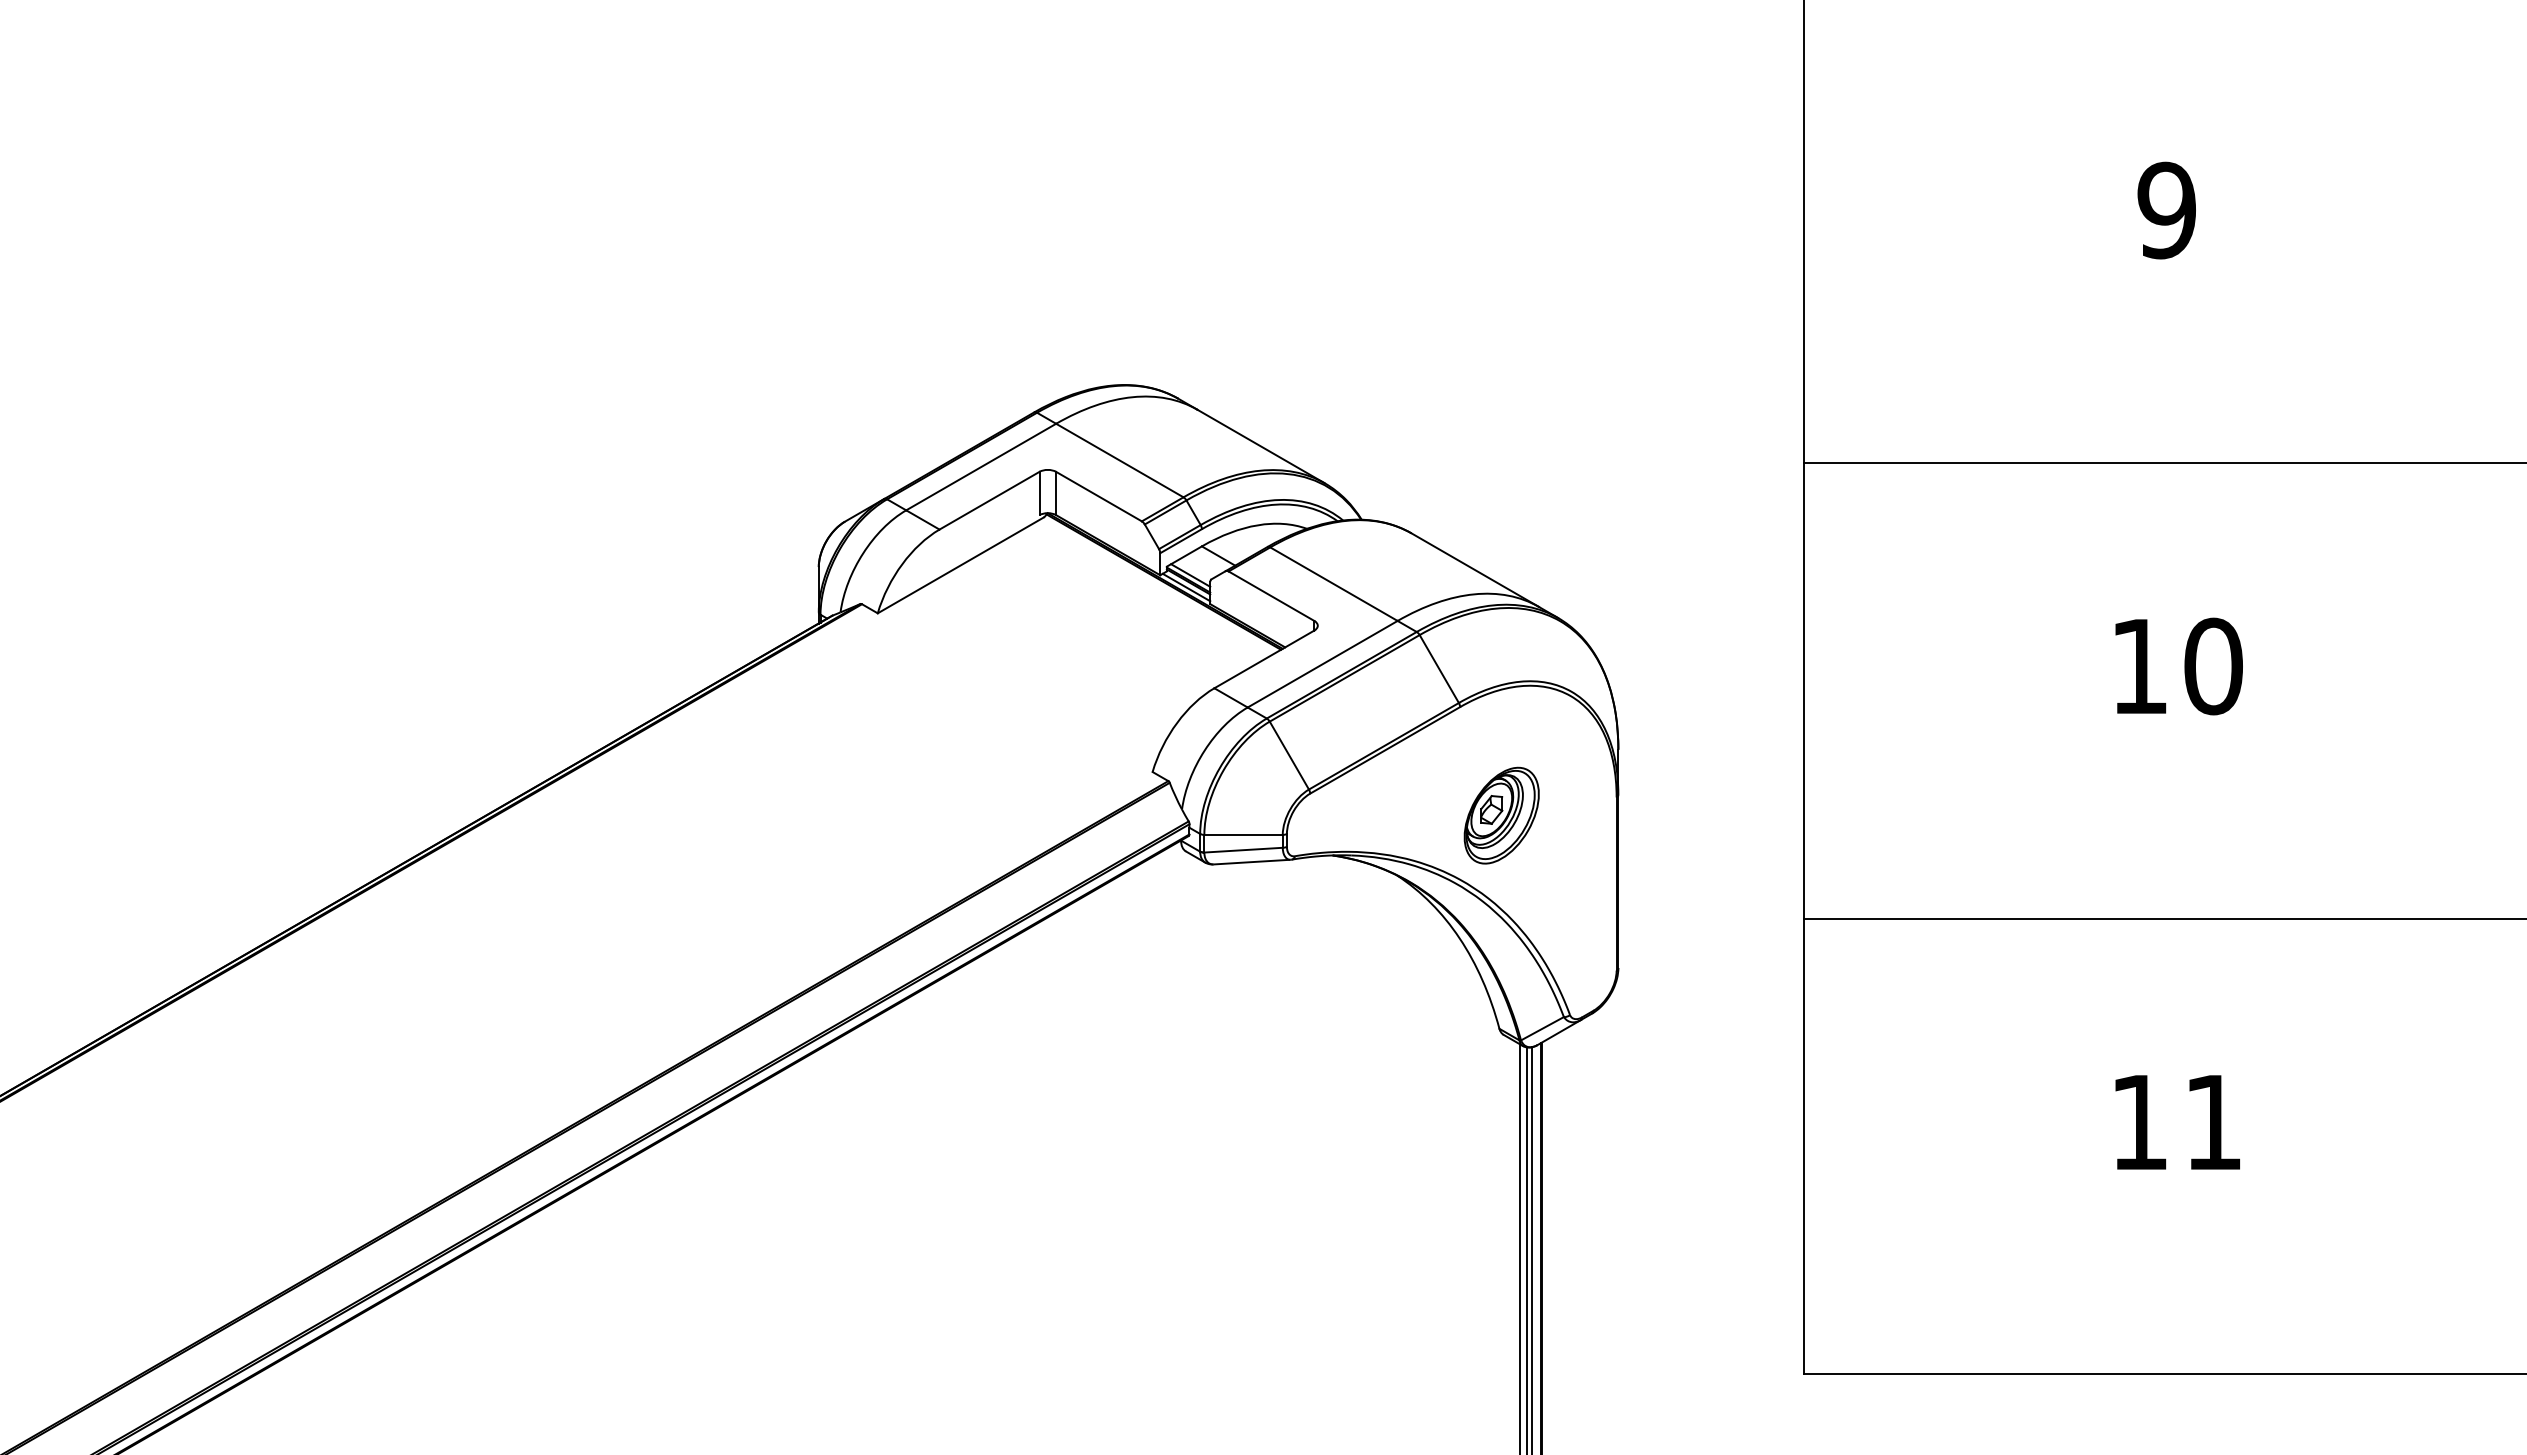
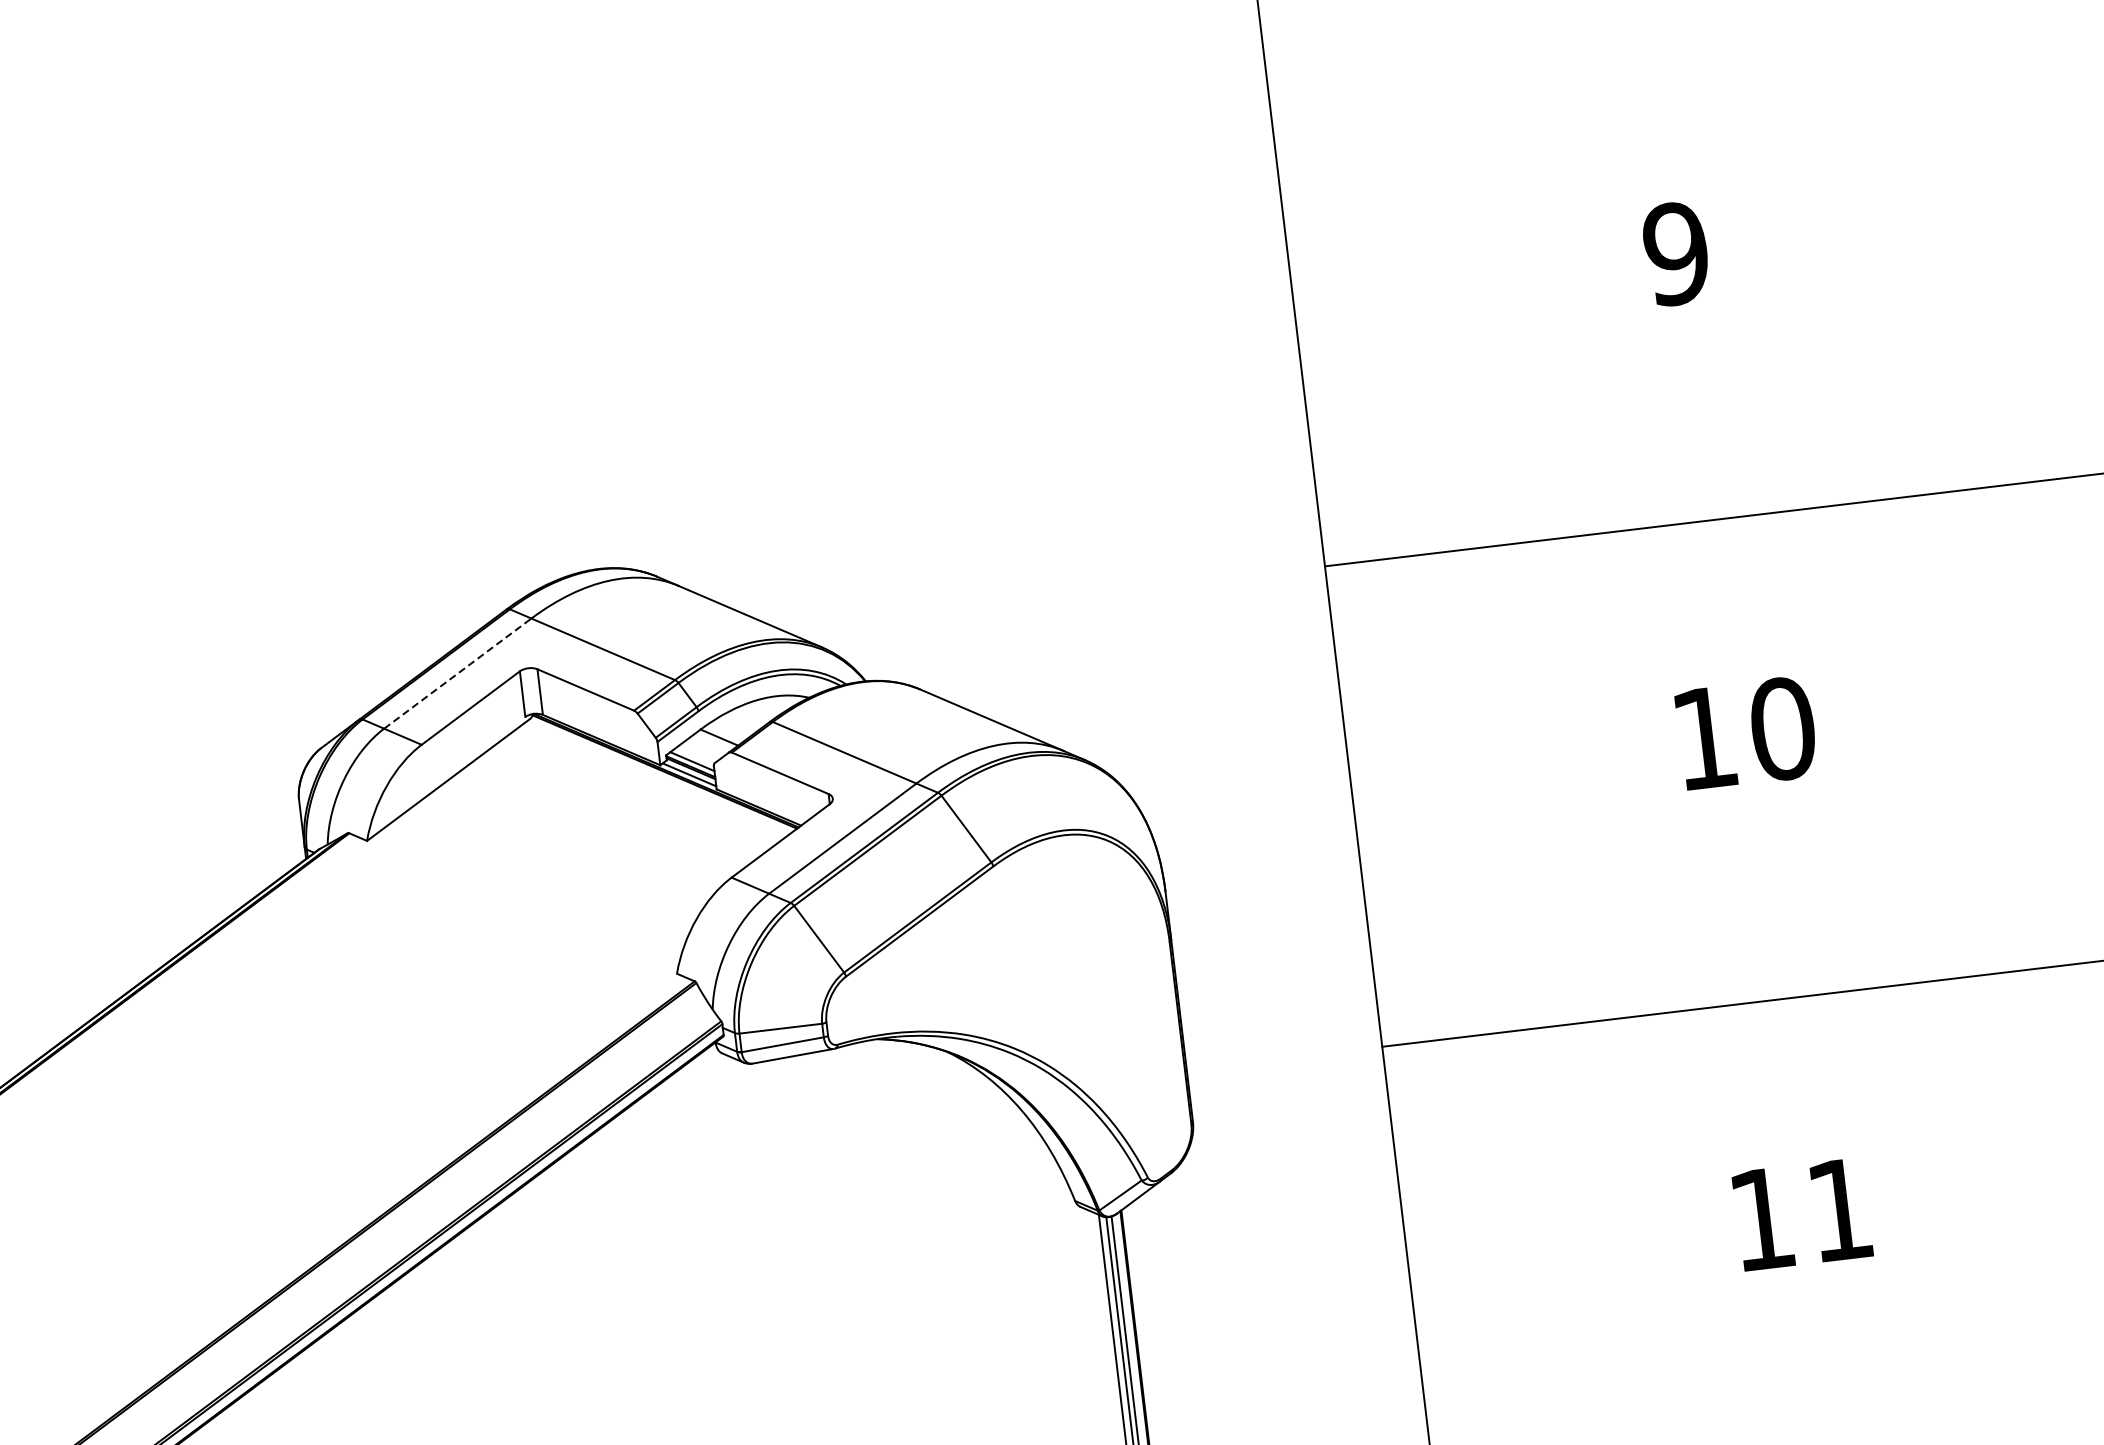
line: (981, 467) -> (458, 674), solid -> dashed
part: (1501, 815) -> (1050, 975), removed

